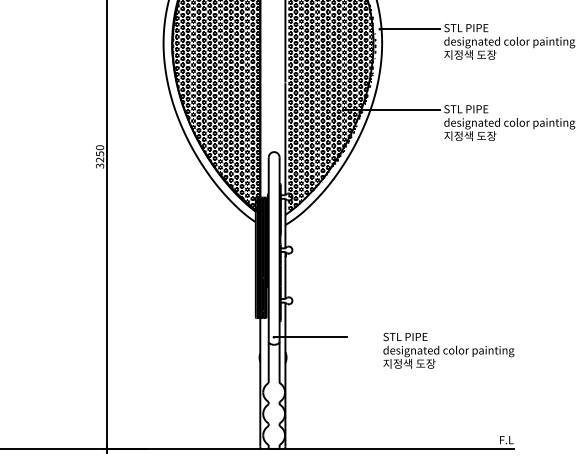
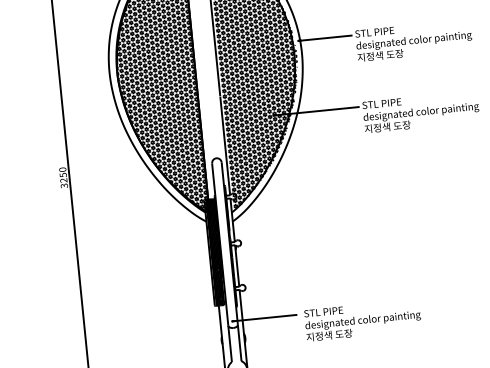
text: (448, 350) -> (362, 320), moved

